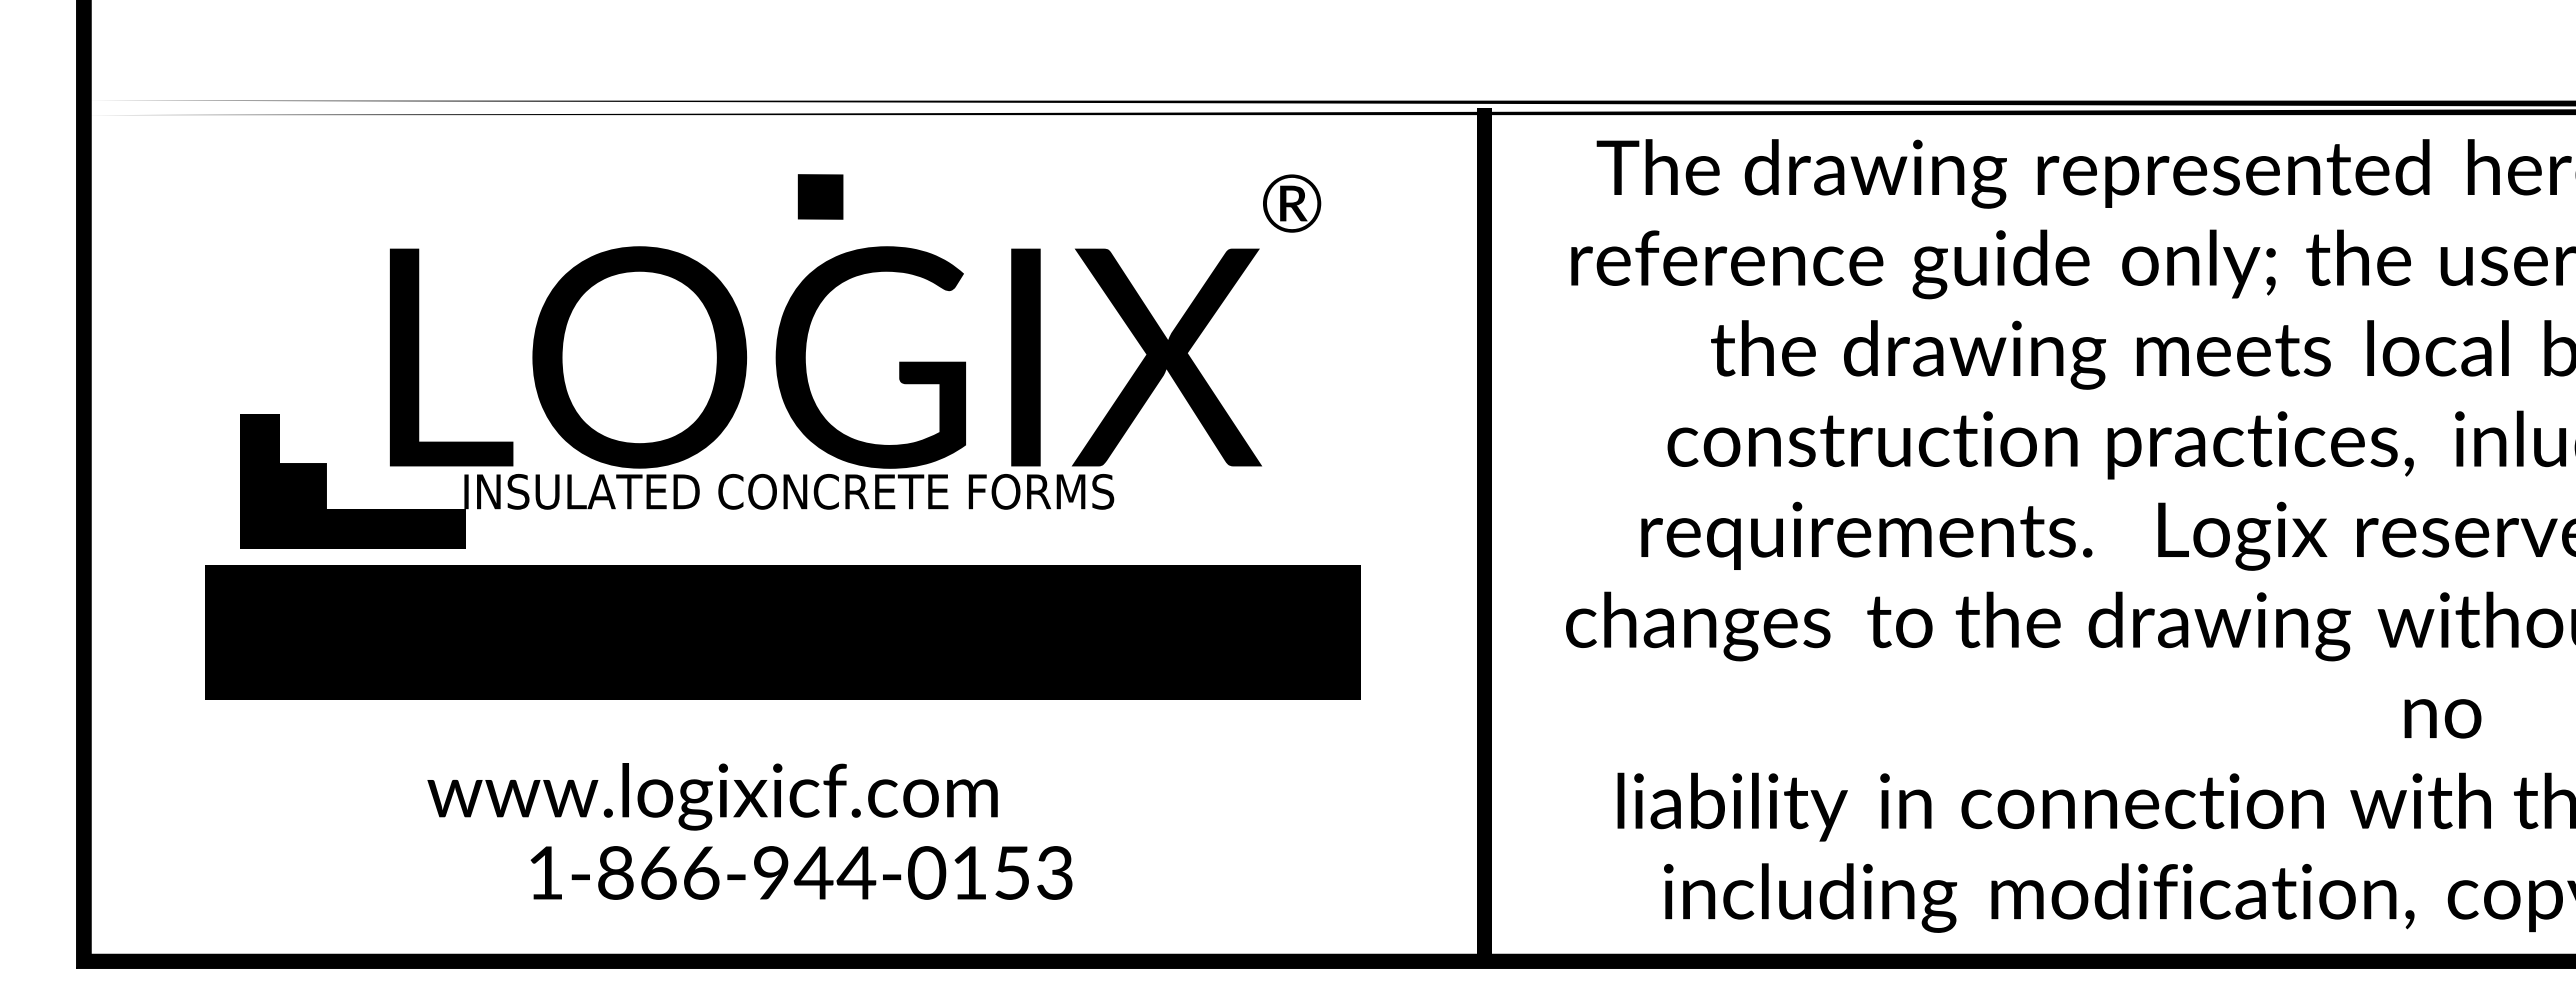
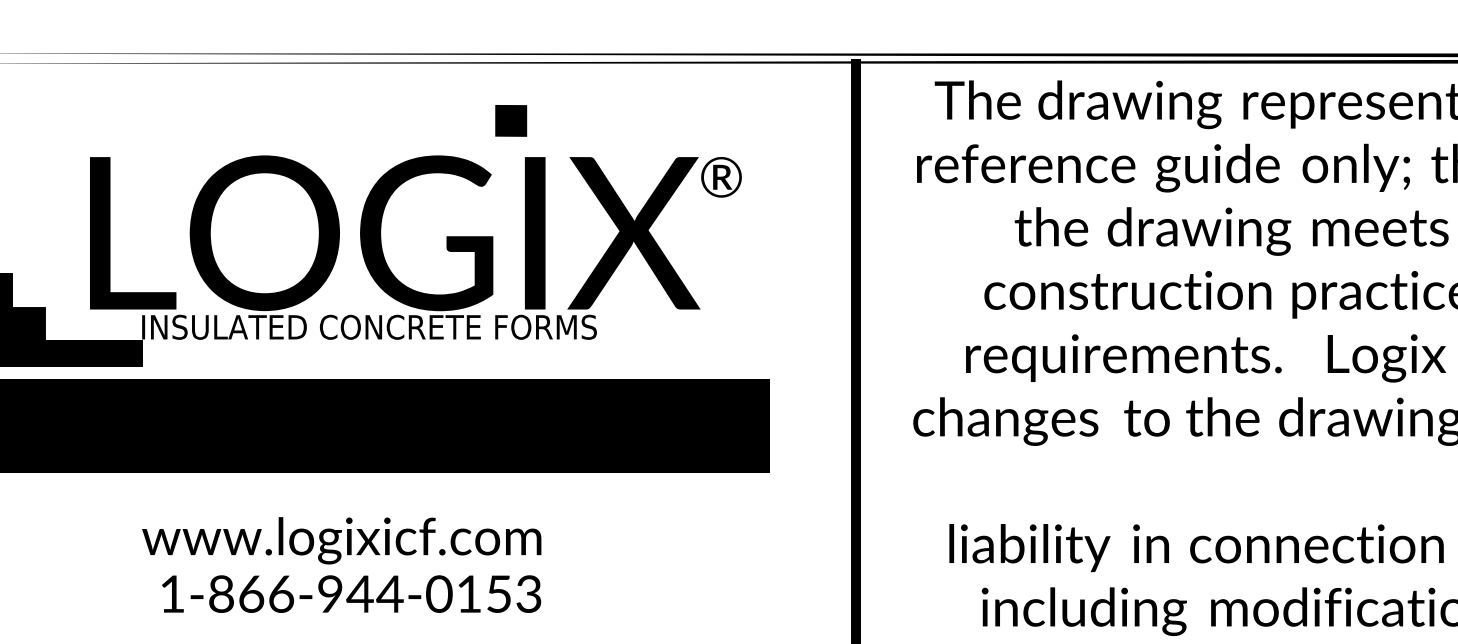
part: (820, 196) -> (511, 120), moved
text: (1292, 203) -> (721, 177), moved
text: (712, 796) -> (341, 540), moved
text: (801, 872) -> (351, 593), moved

